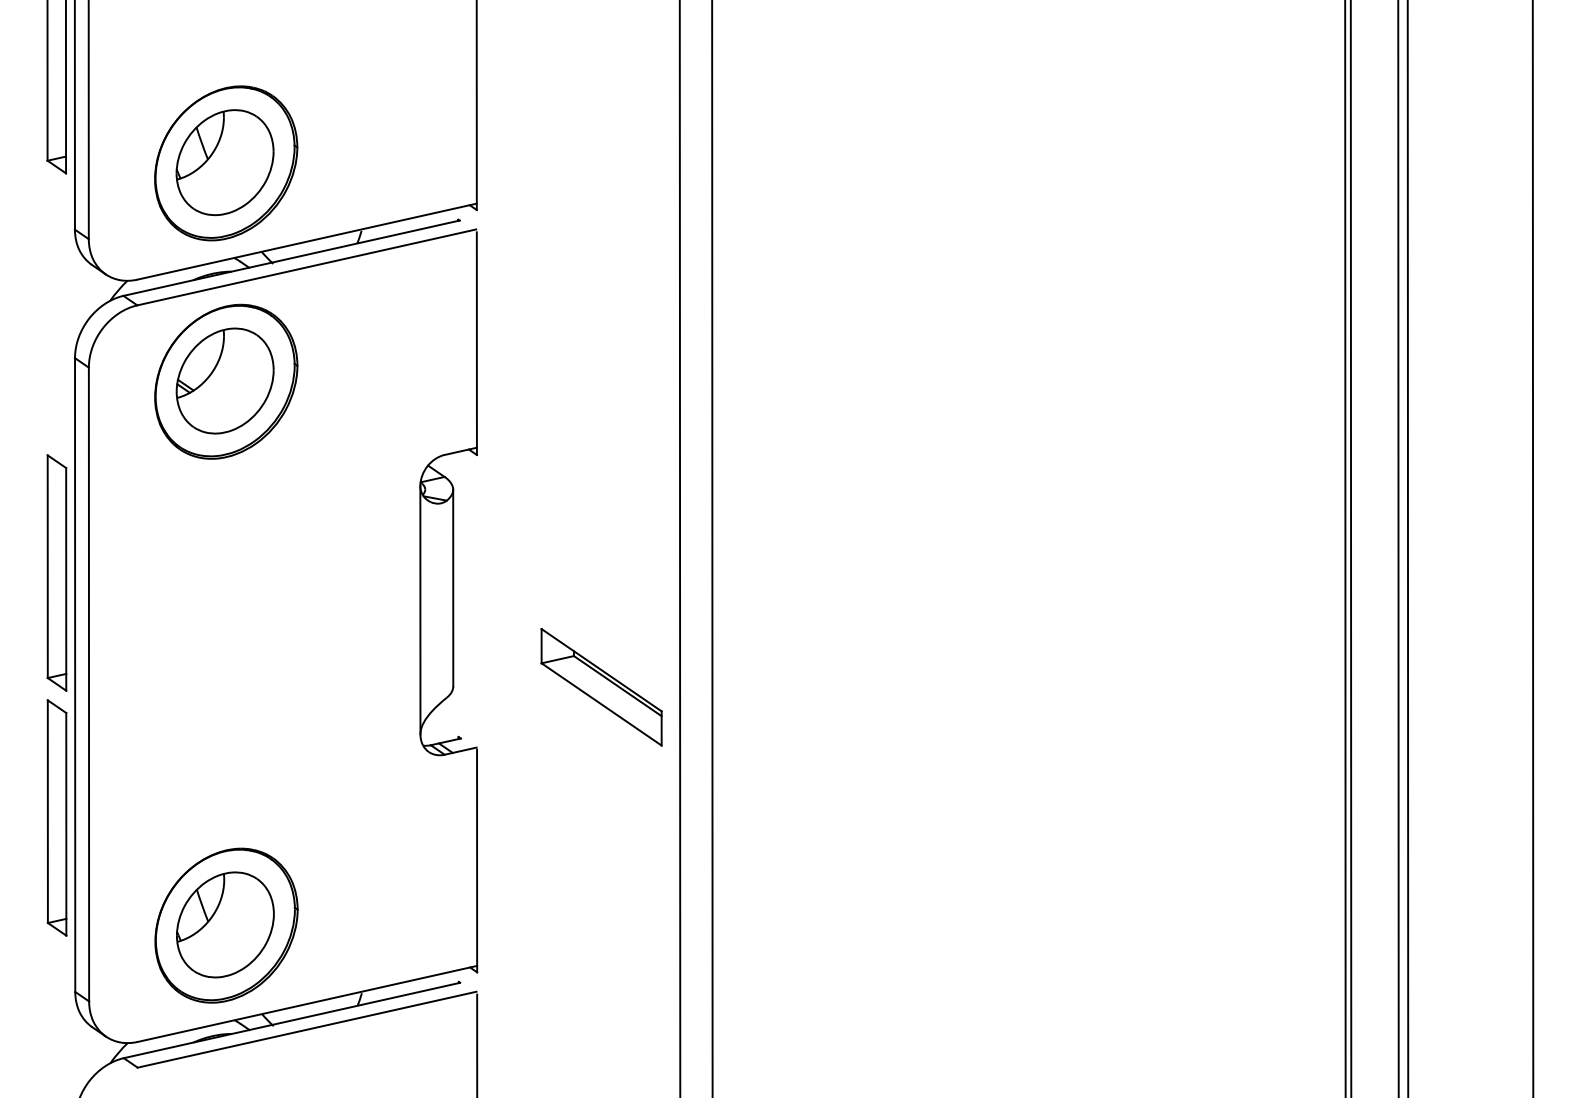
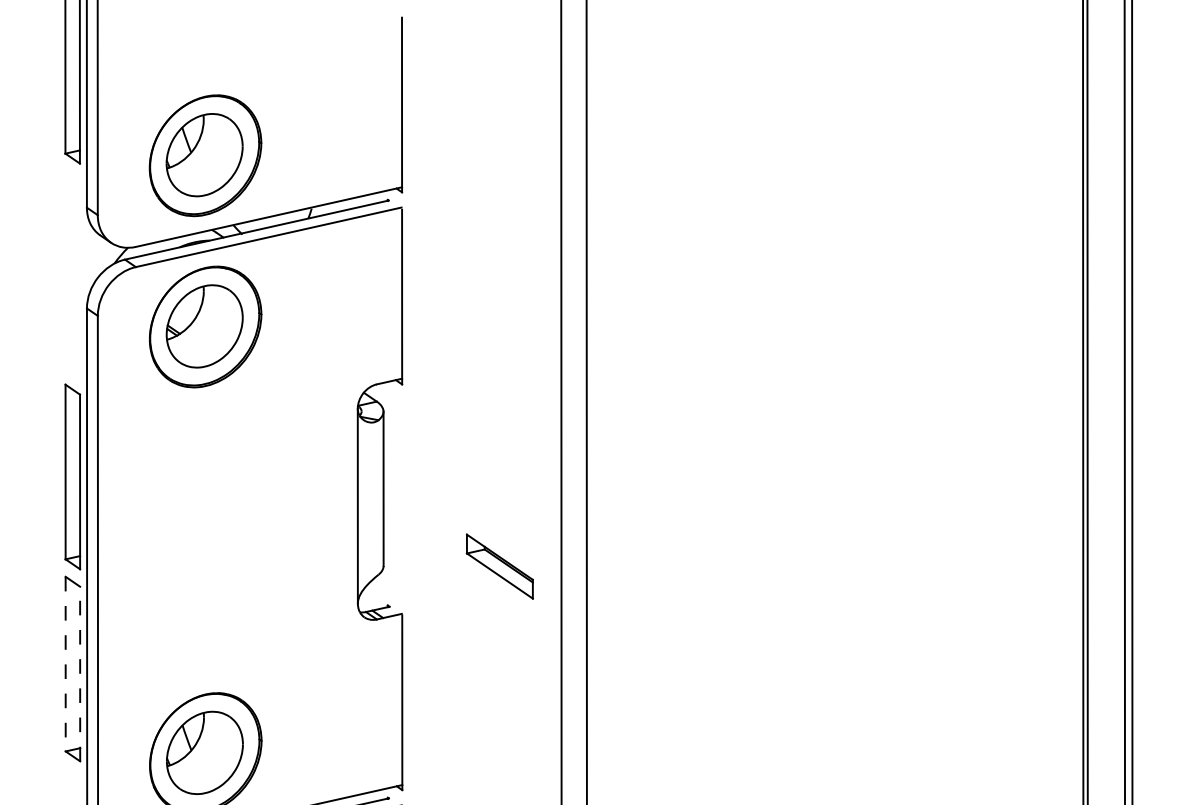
part: (601, 687) -> (499, 566), size x0.7
line: (47, 812) -> (65, 664), solid -> dashed
line: (66, 823) -> (80, 673), solid -> dashed

